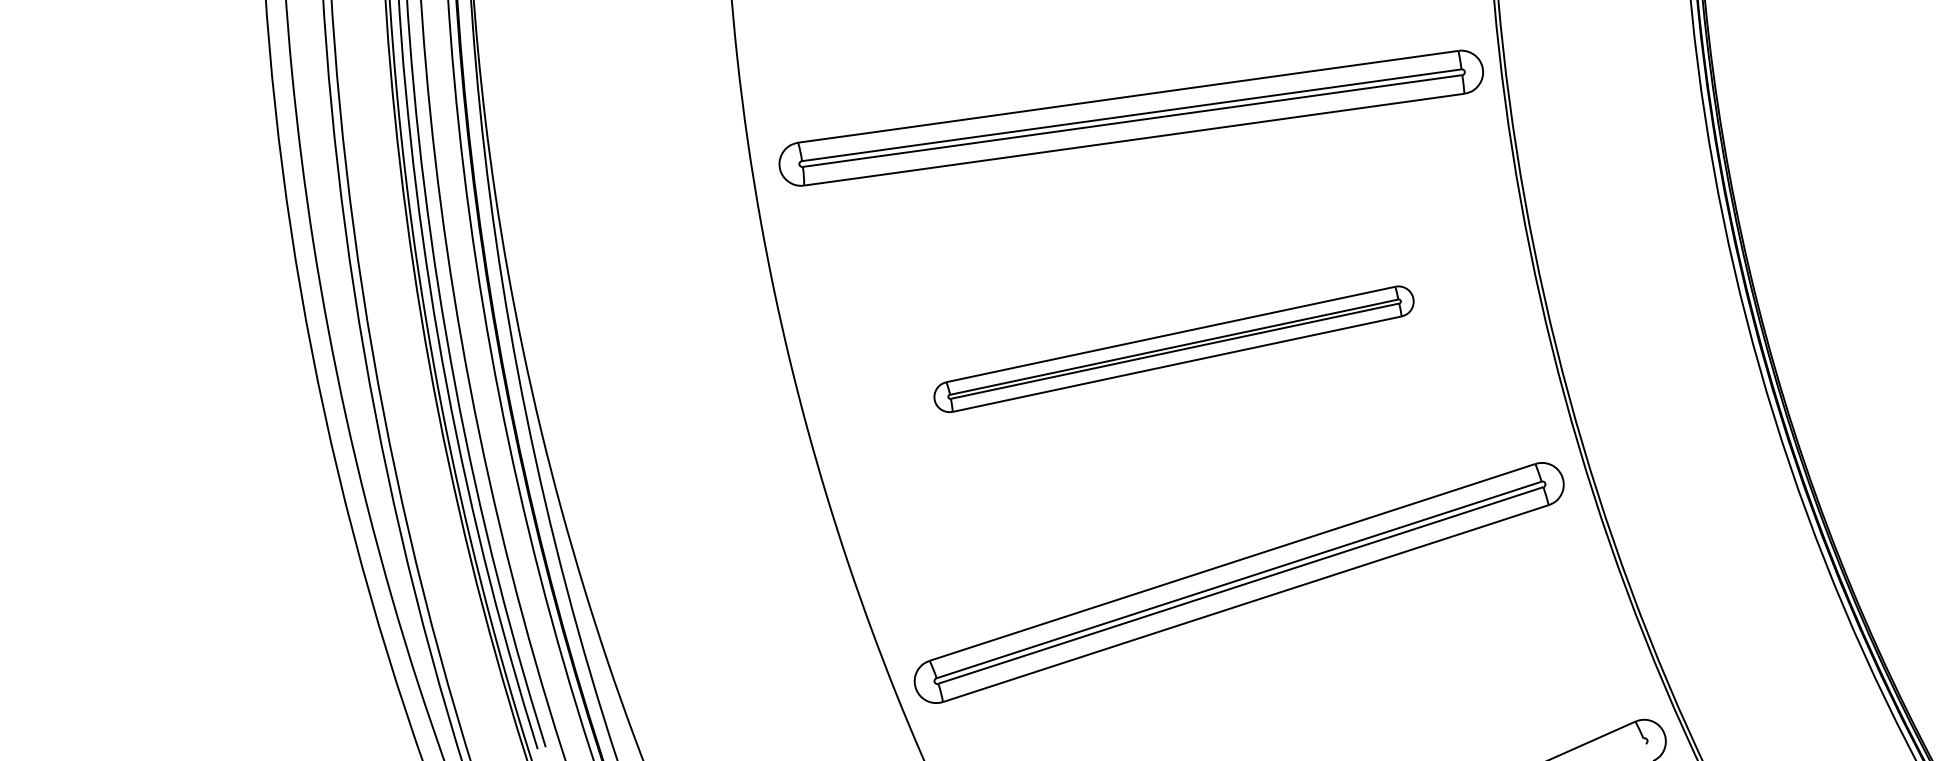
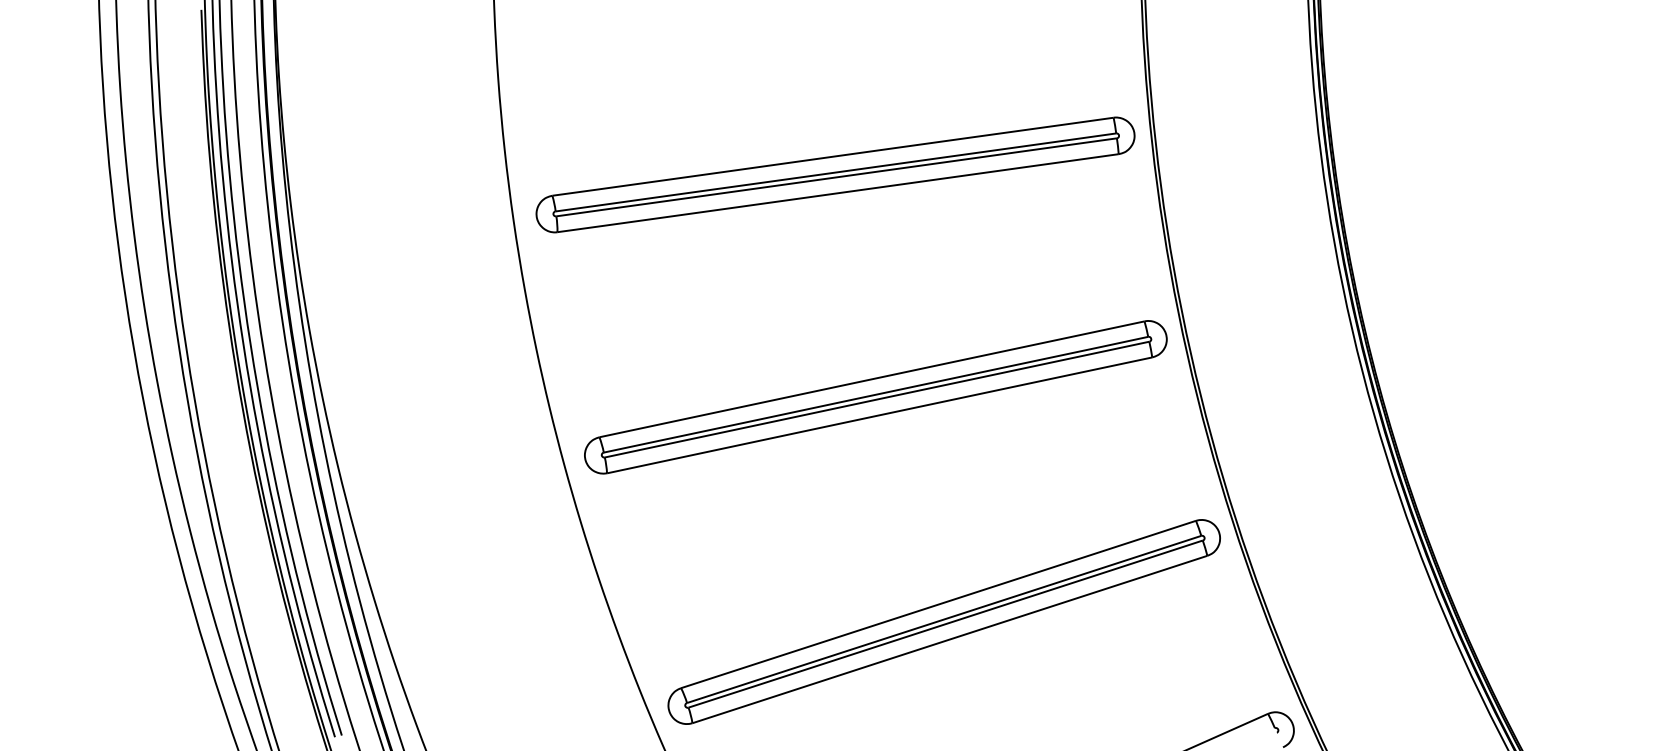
part: (1131, 117) -> (835, 174), moved
part: (1173, 349) -> (875, 397), size x1.43
part: (1238, 582) -> (943, 621), moved

